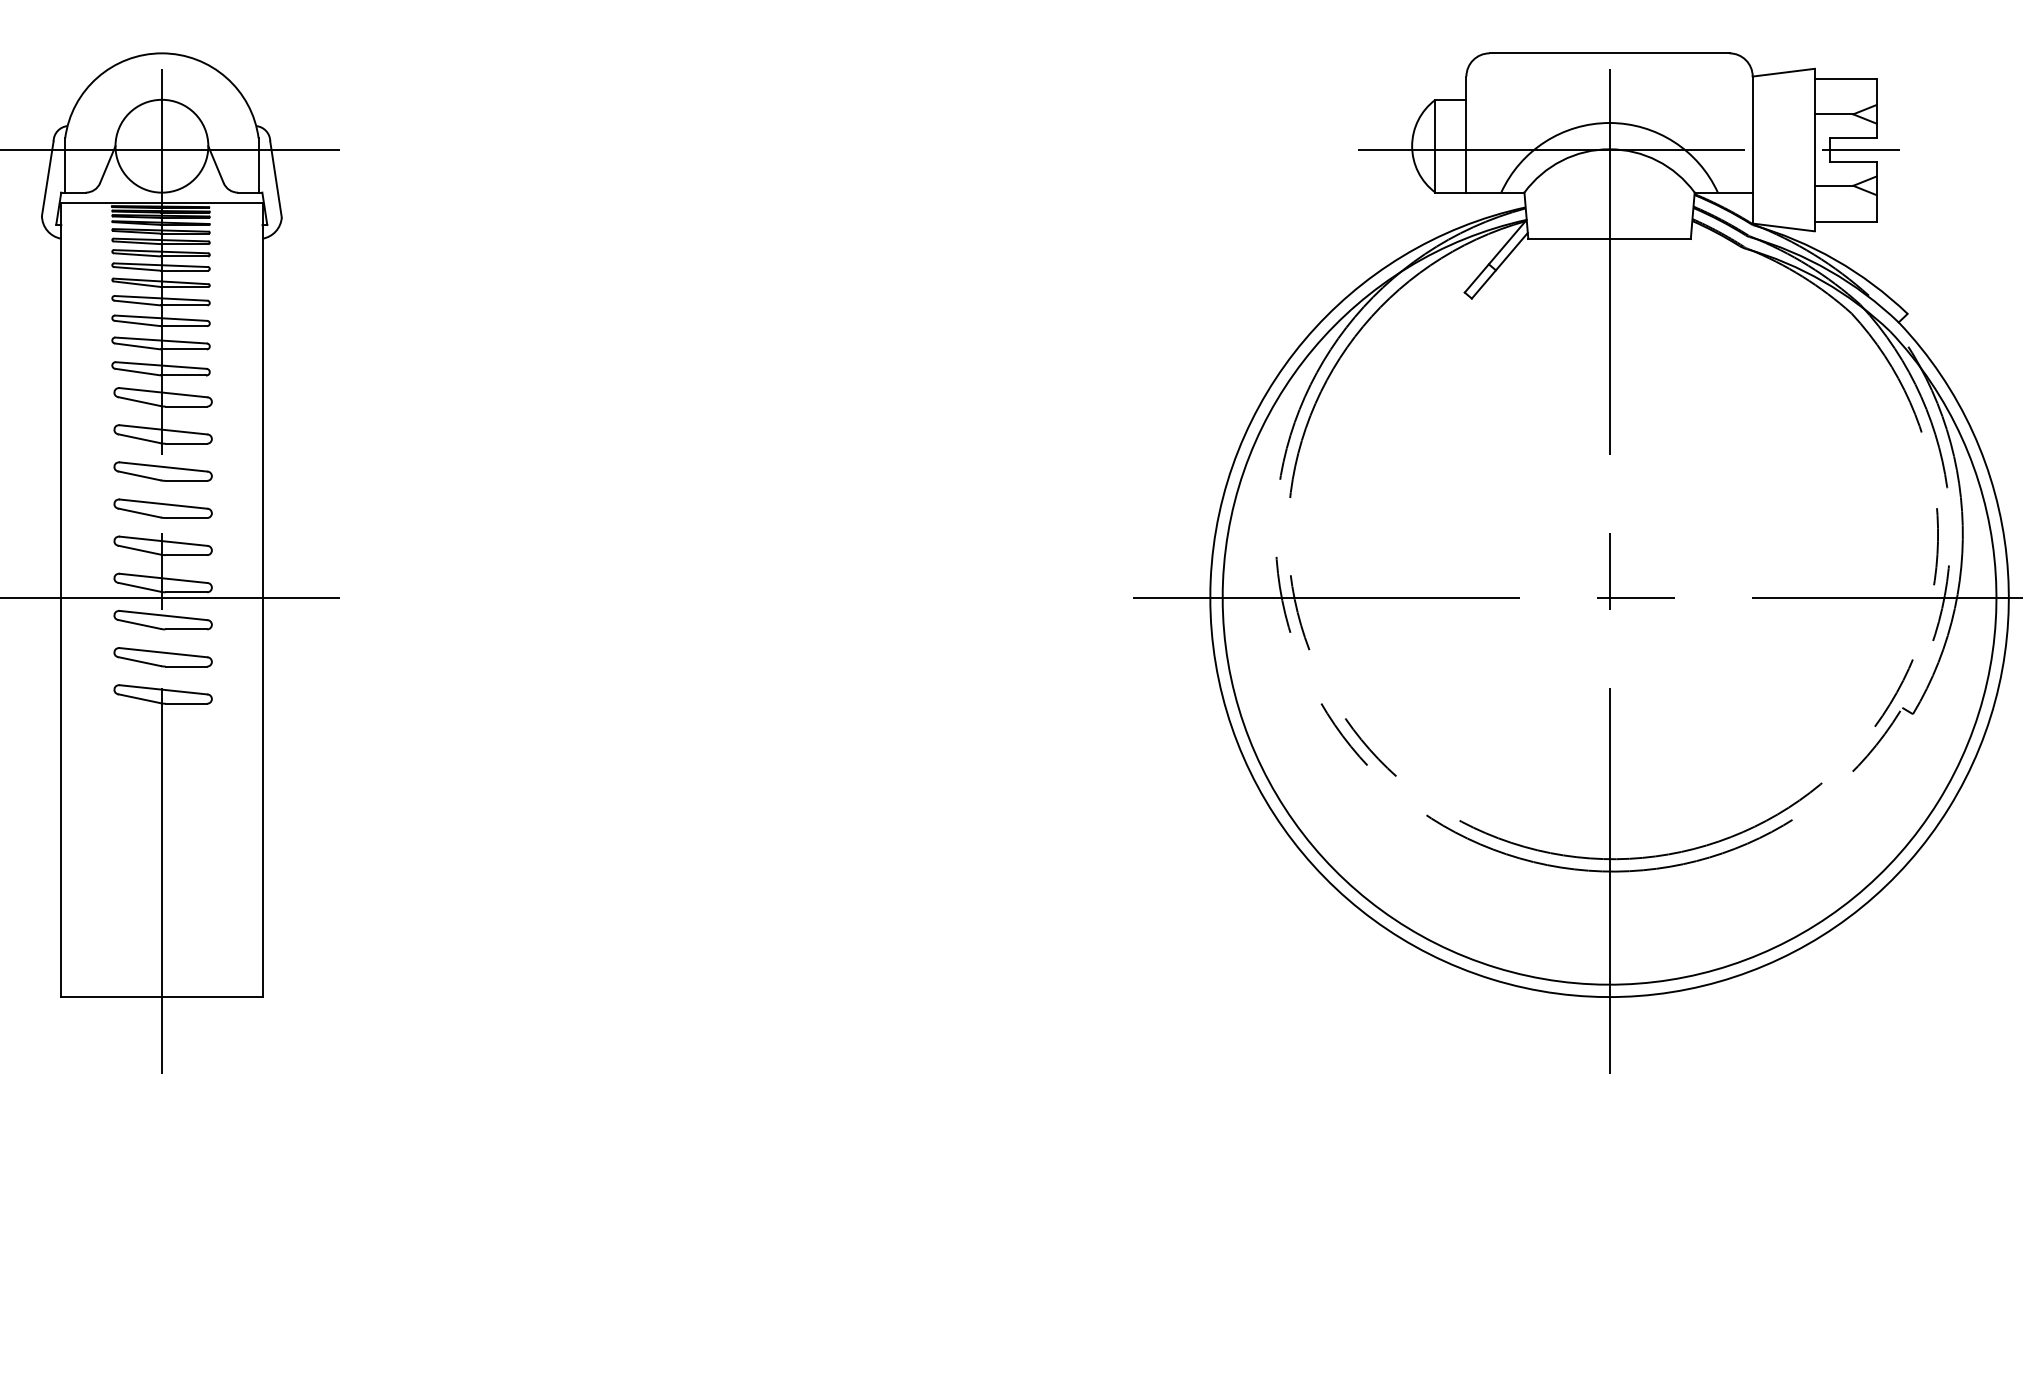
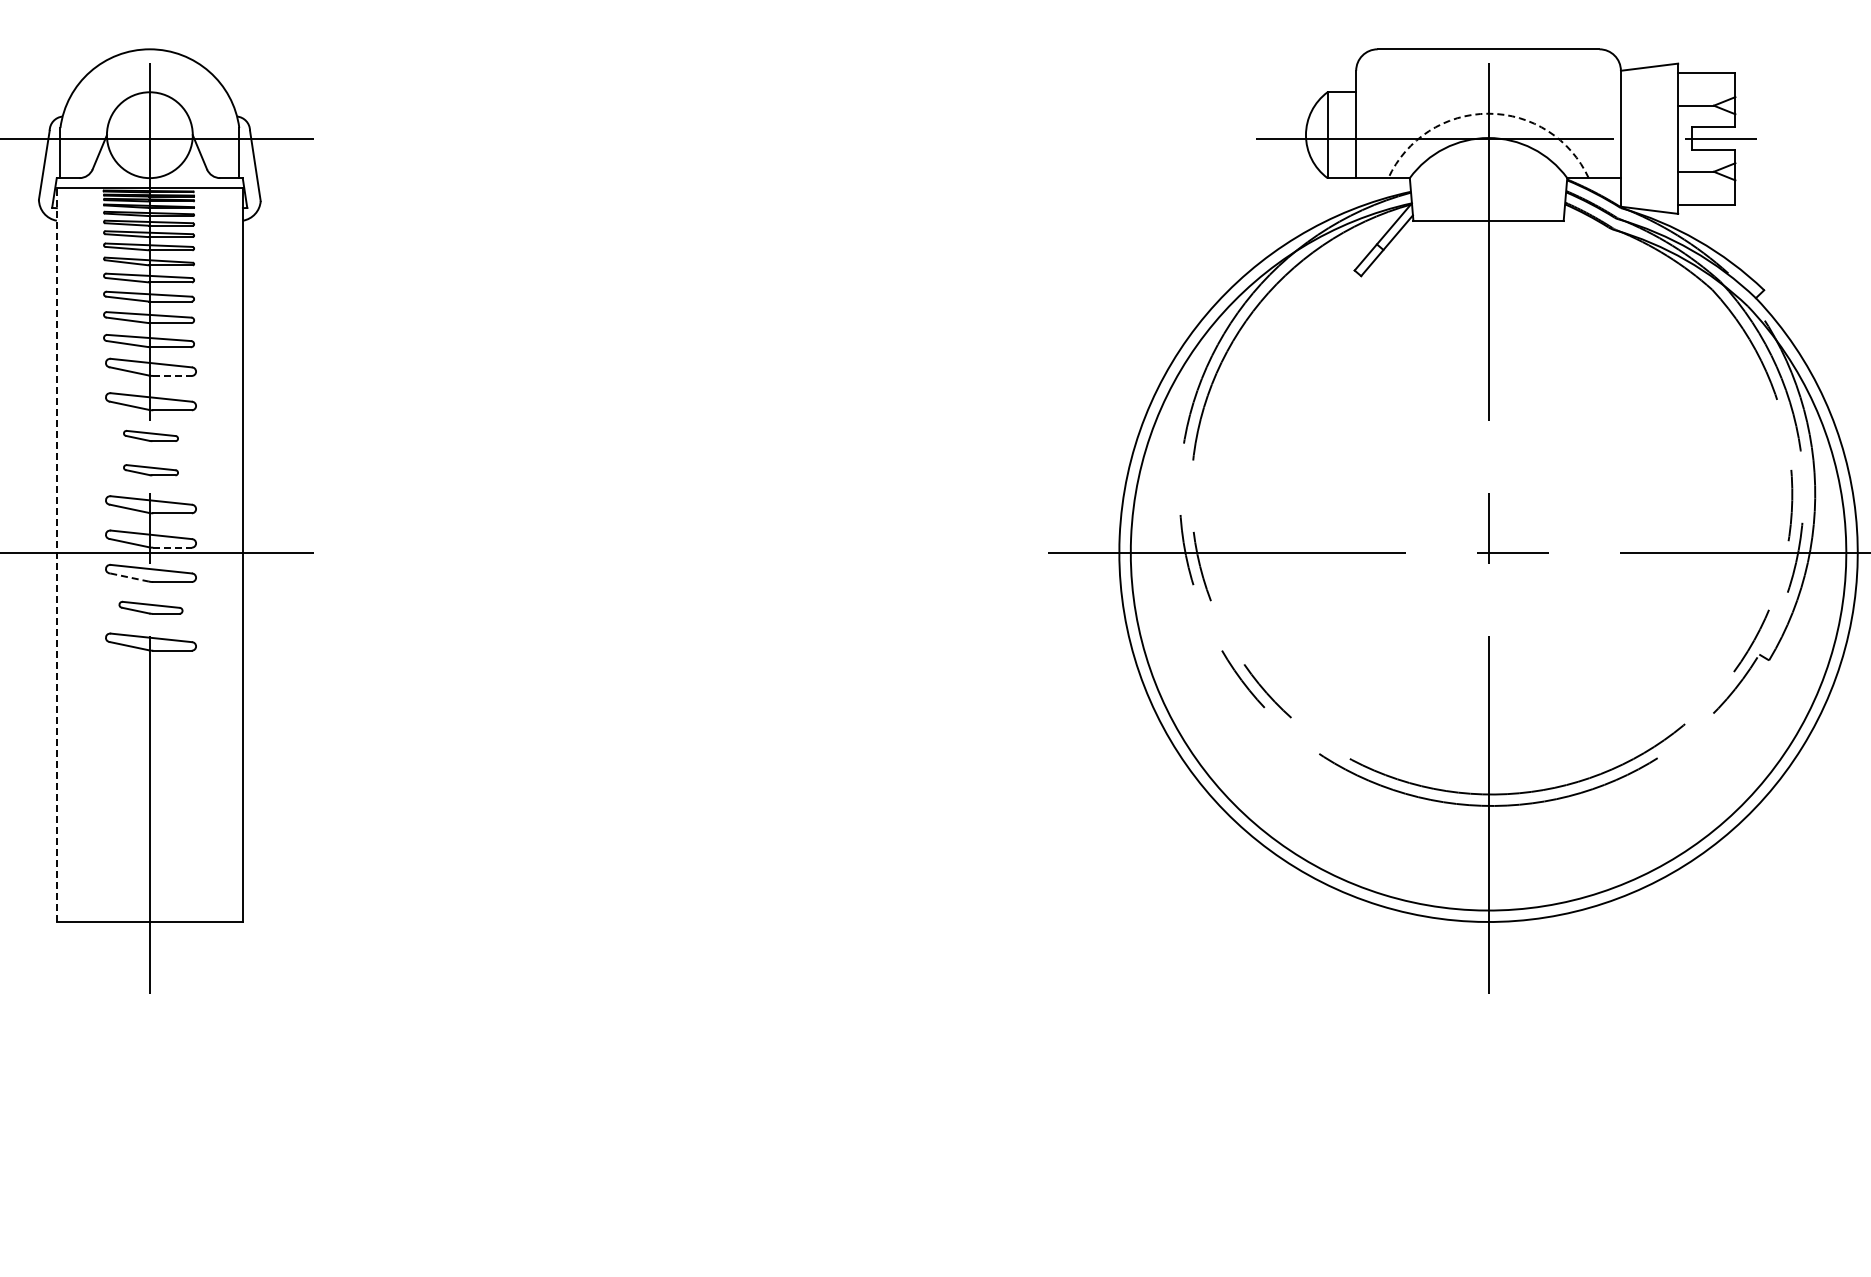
arc: (1609, 122) -> (1488, 113), solid -> dashed
line: (187, 406) -> (173, 375), solid -> dashed
part: (162, 470) -> (150, 435), size x0.6
part: (162, 507) -> (150, 469), size x0.6
line: (187, 592) -> (173, 547), solid -> dashed
line: (60, 600) -> (56, 555), solid -> dashed
line: (139, 624) -> (129, 577), solid -> dashed
part: (162, 656) -> (150, 607), size x0.7

